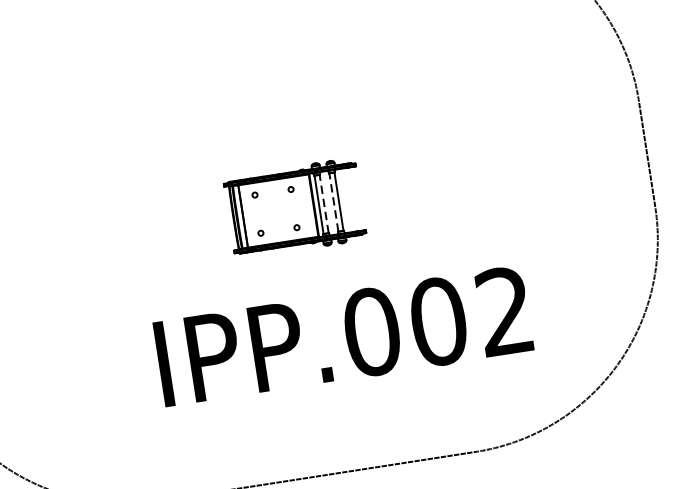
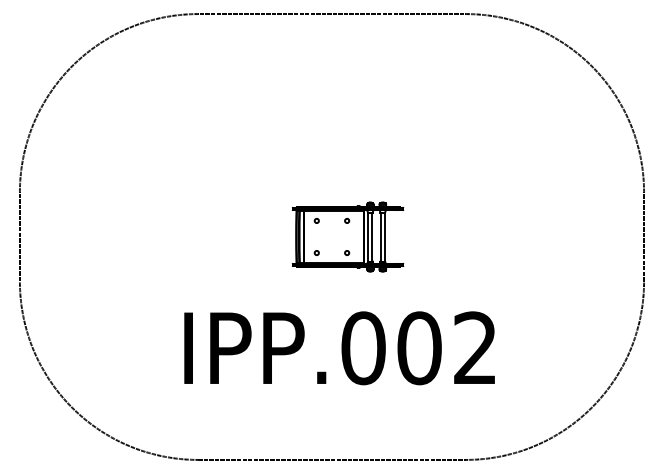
line: (333, 203) -> (380, 237), dashed -> solid
line: (324, 204) -> (372, 237), dashed -> solid
text: (343, 336) -> (339, 348), moved

